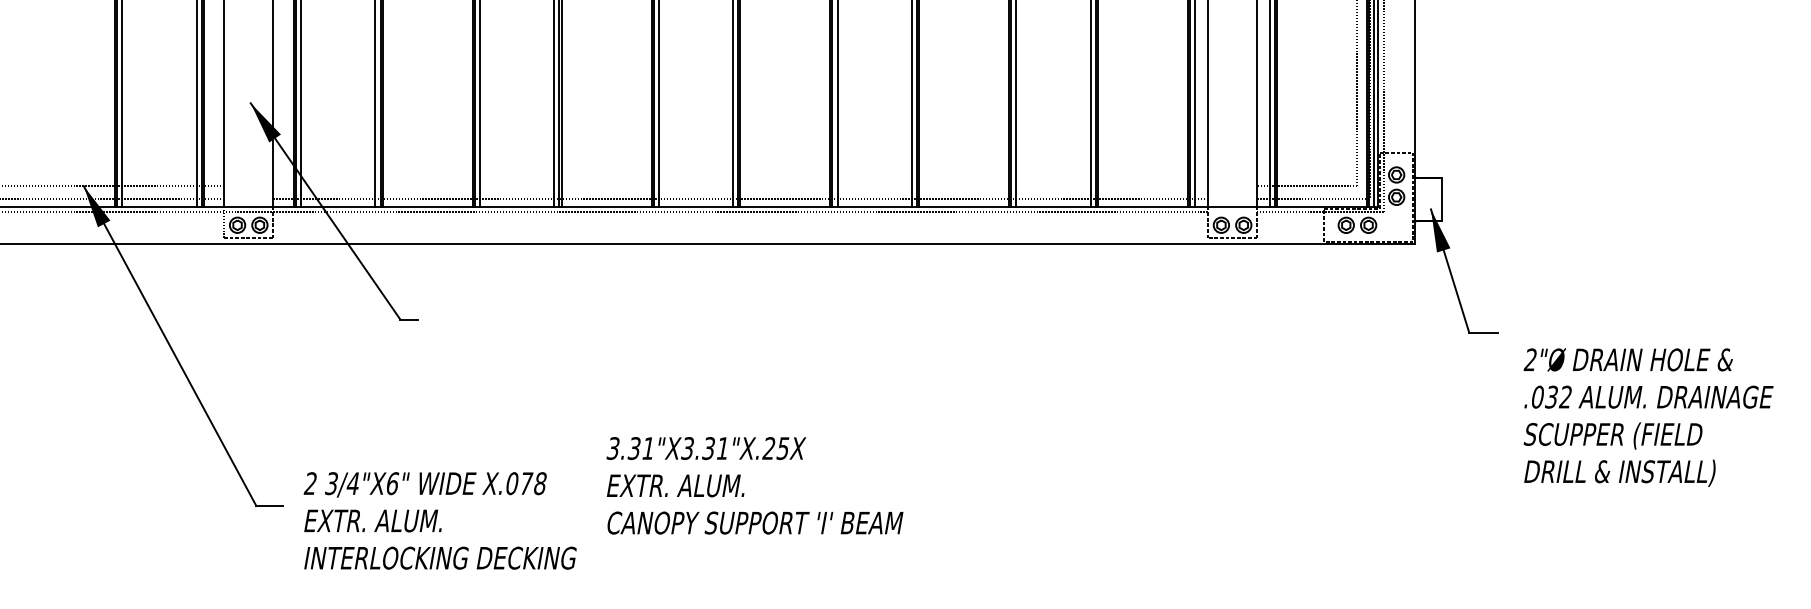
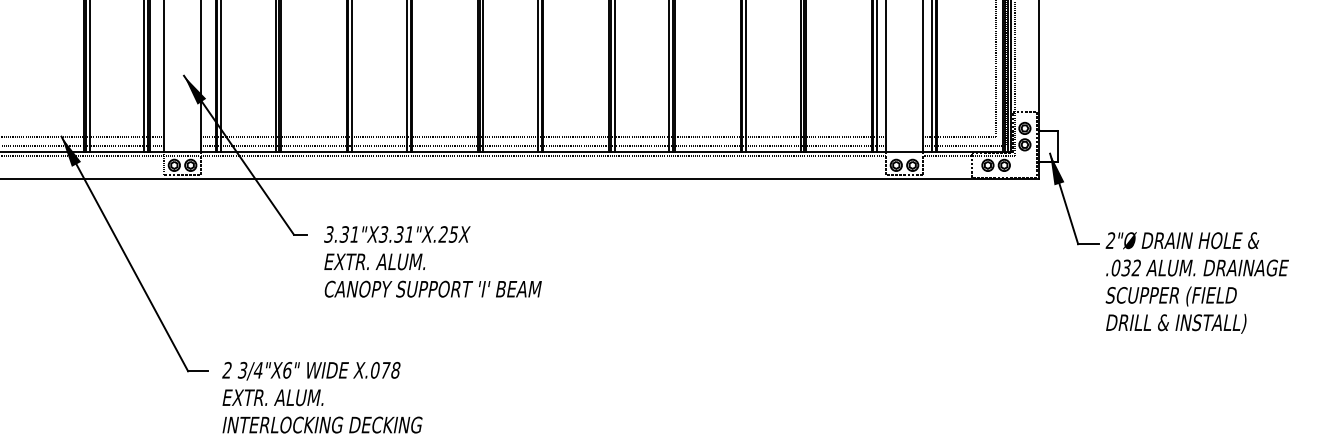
line: (740, 186) -> (543, 136), added
text: (1648, 417) -> (1197, 282), moved
text: (754, 485) -> (432, 261), moved
text: (439, 520) -> (321, 397), moved

